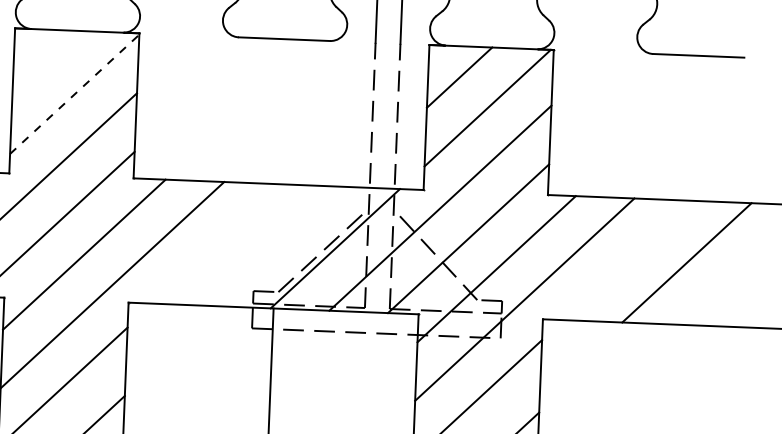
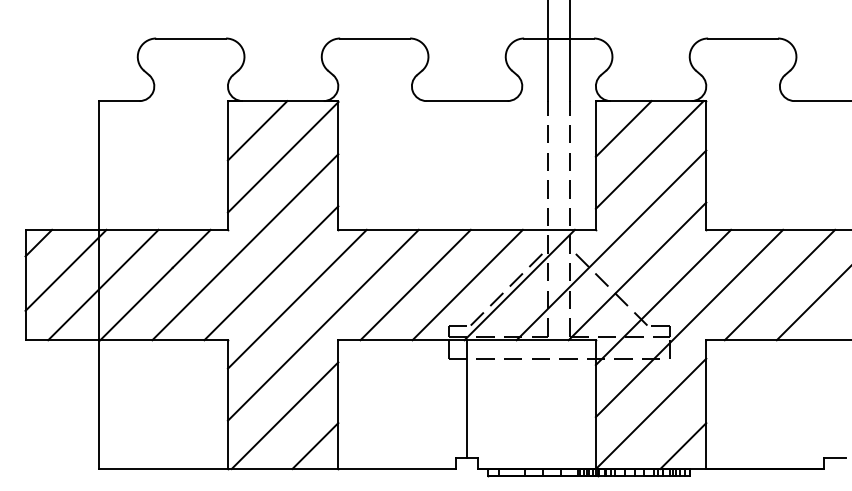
line: (47, 62) -> (257, 130), added
line: (75, 94) -> (283, 157), dashed -> solid
line: (218, 243) -> (415, 284), added
line: (276, 245) -> (467, 284), added
line: (627, 259) -> (779, 284), added

